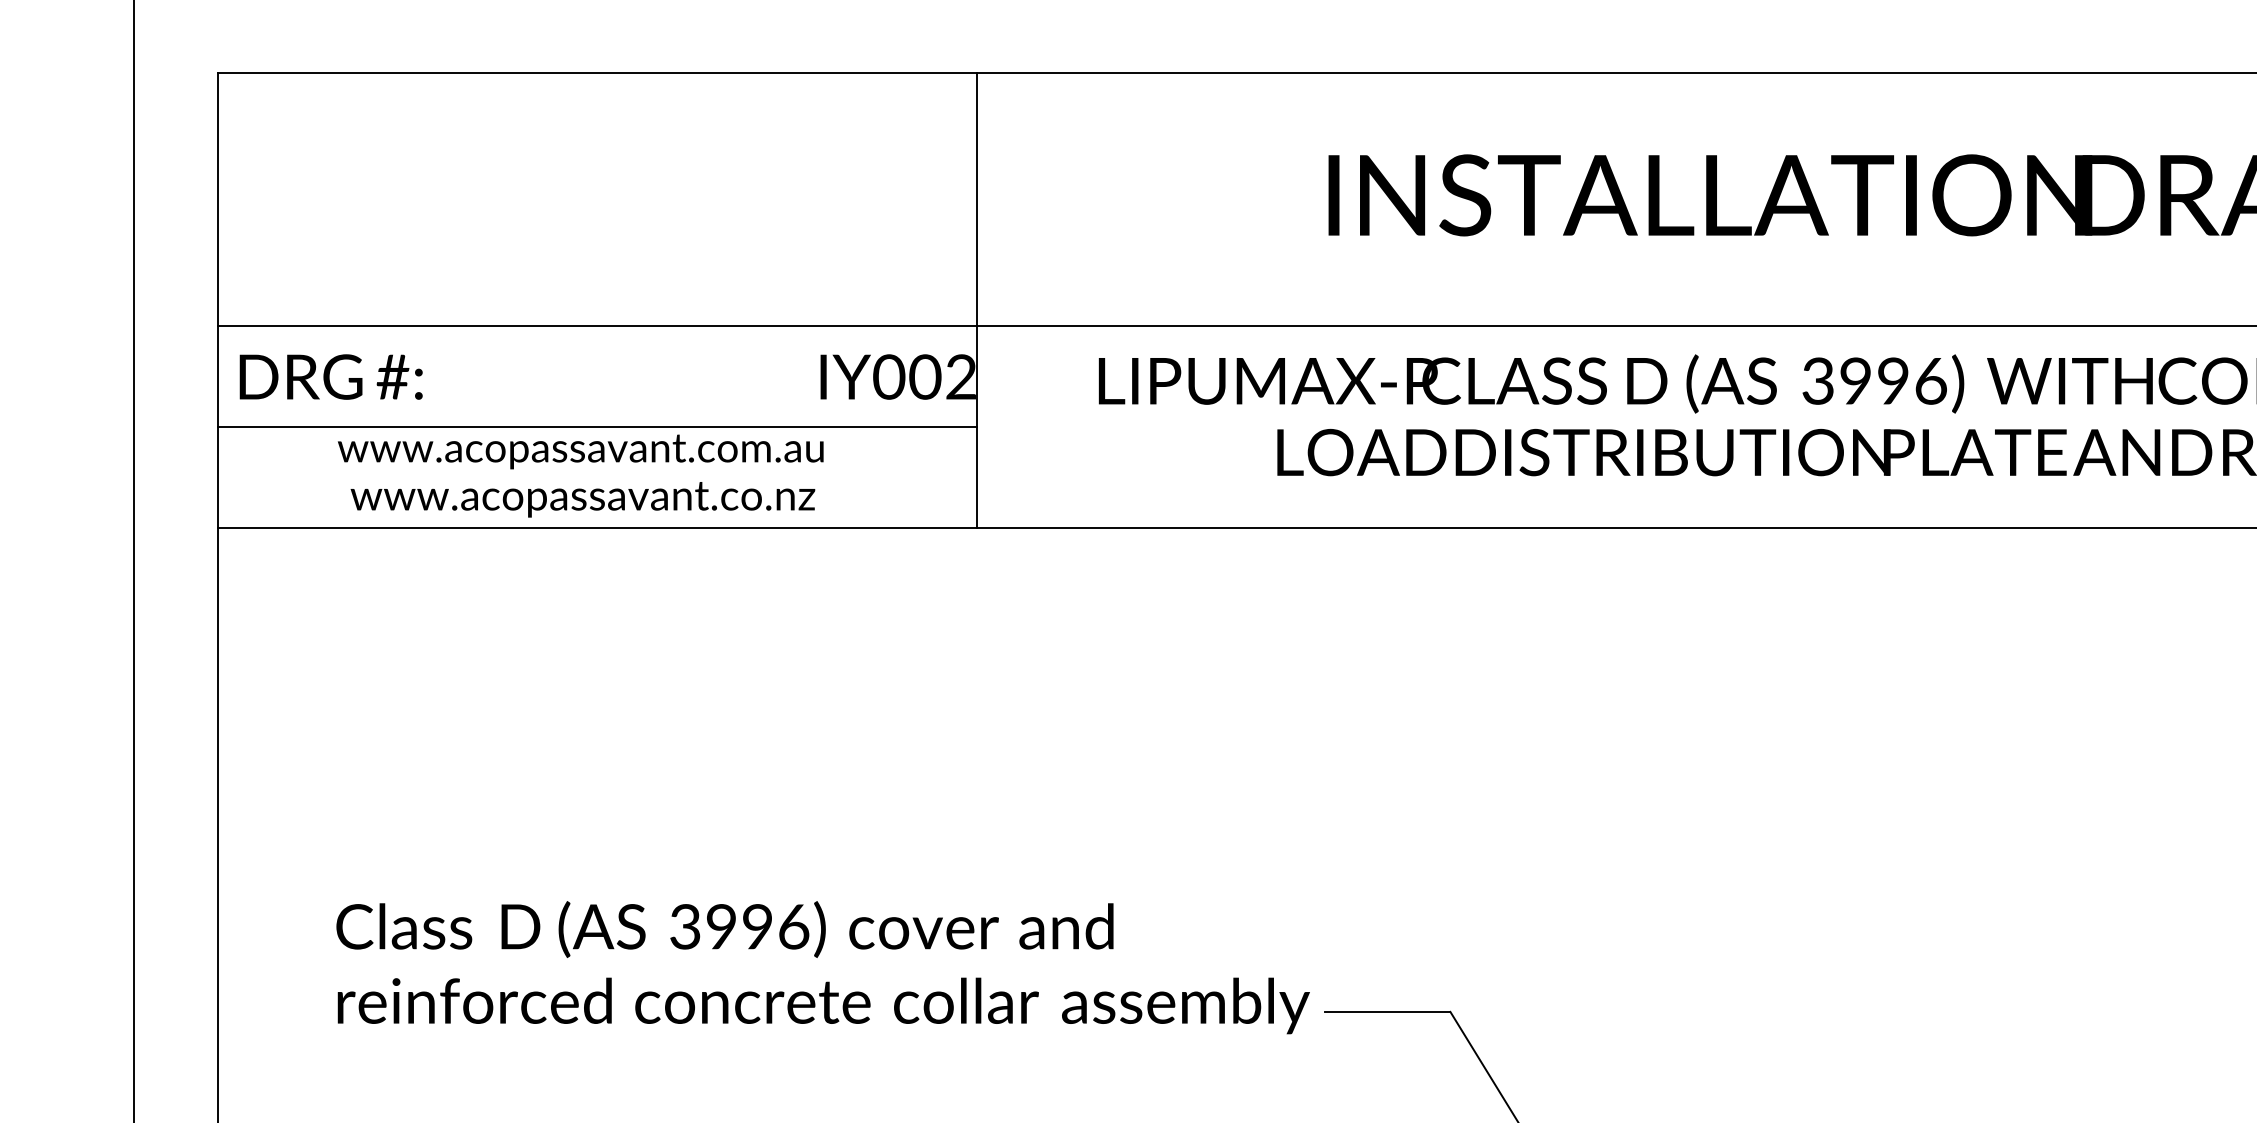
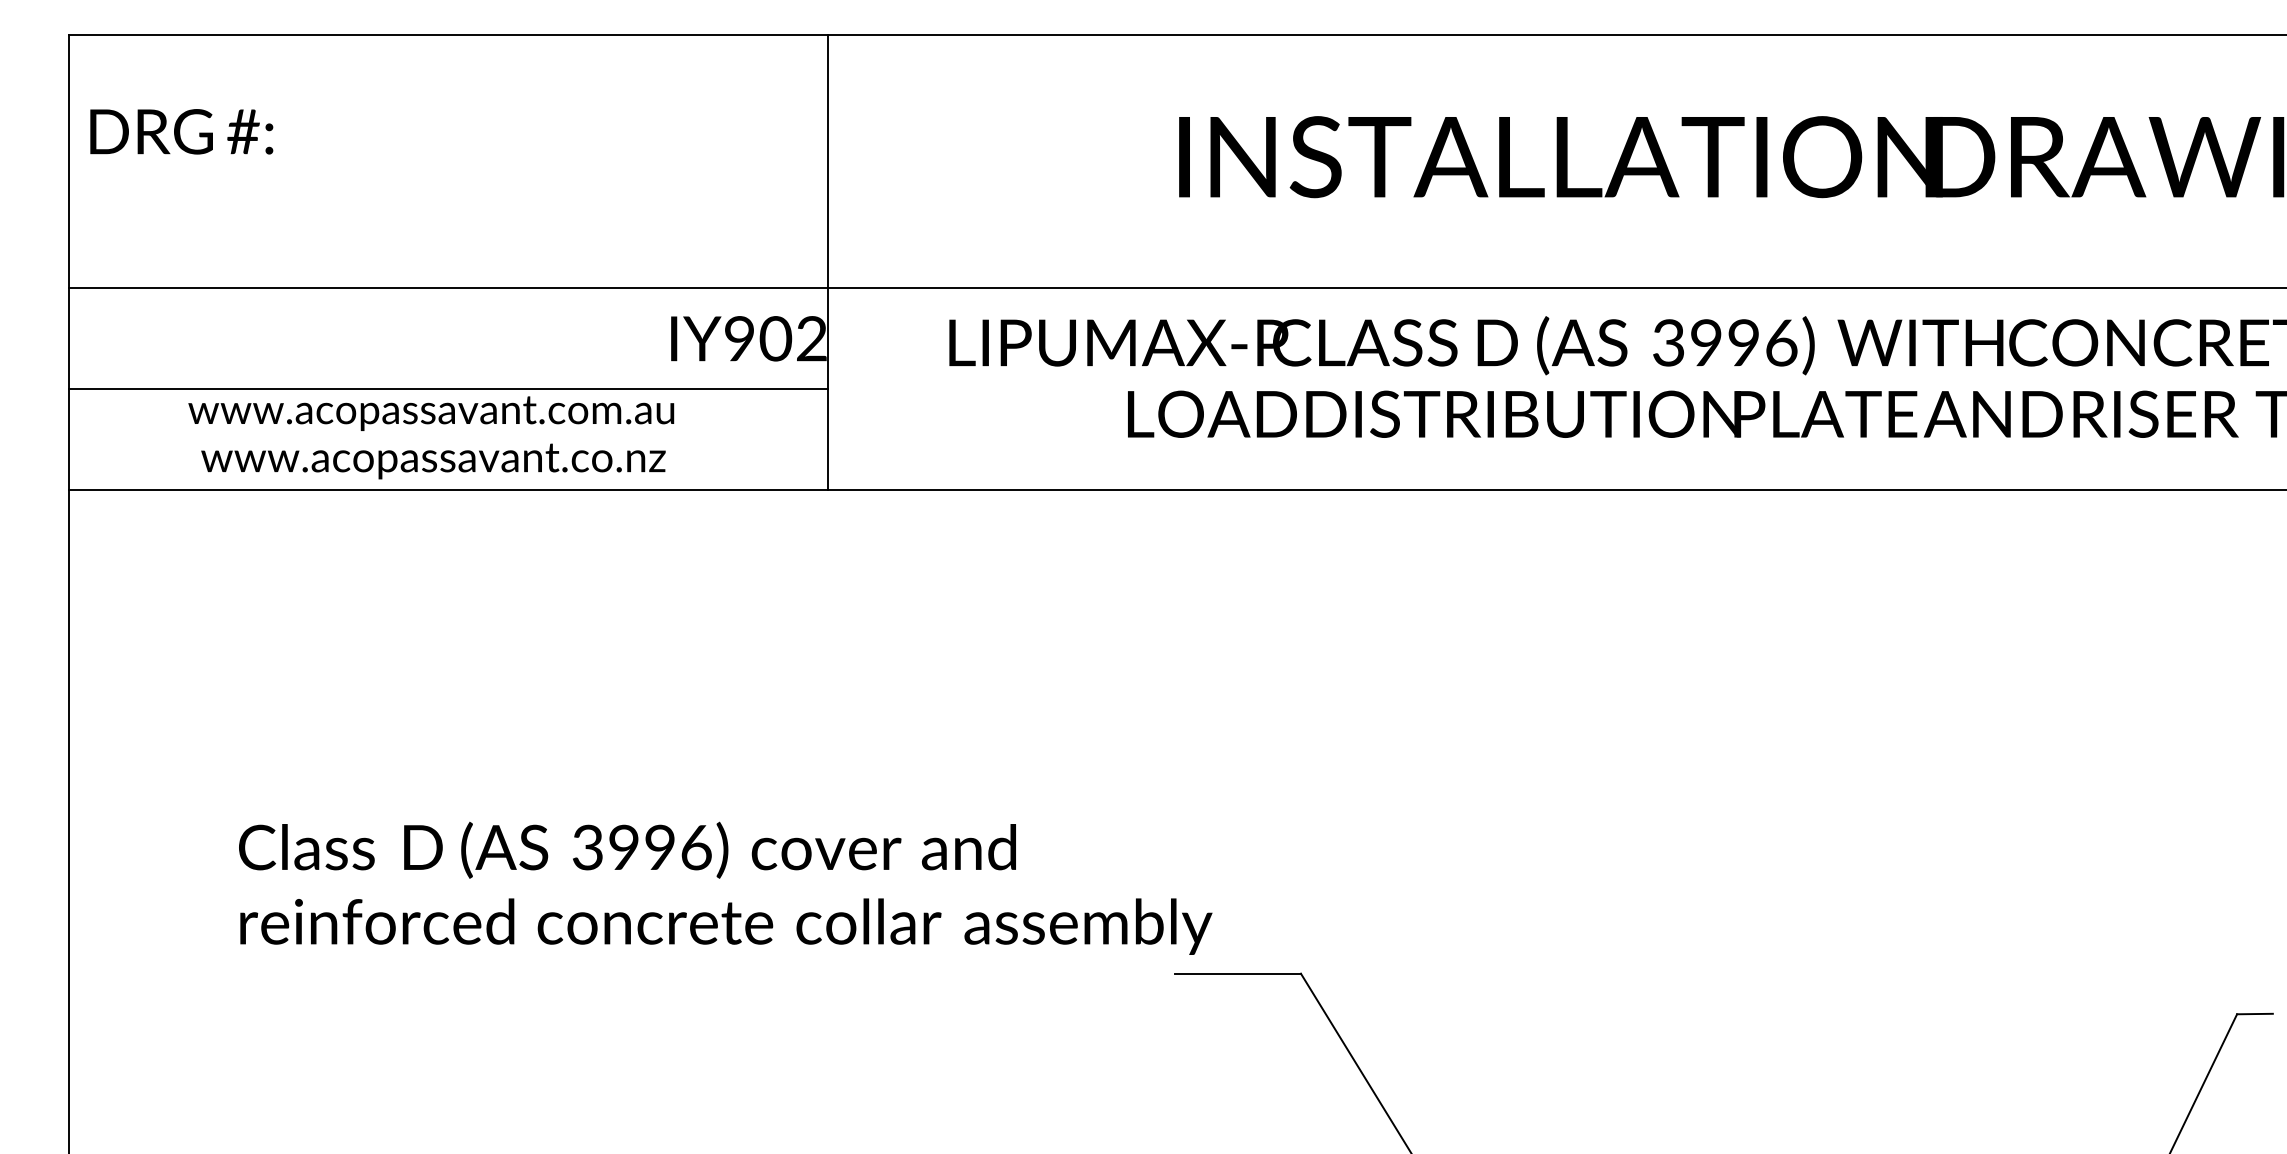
text: (330, 376) -> (181, 131), moved
text: (888, 377) -> (739, 339), IY002 -> IY902
text: (822, 966) -> (725, 887), moved

